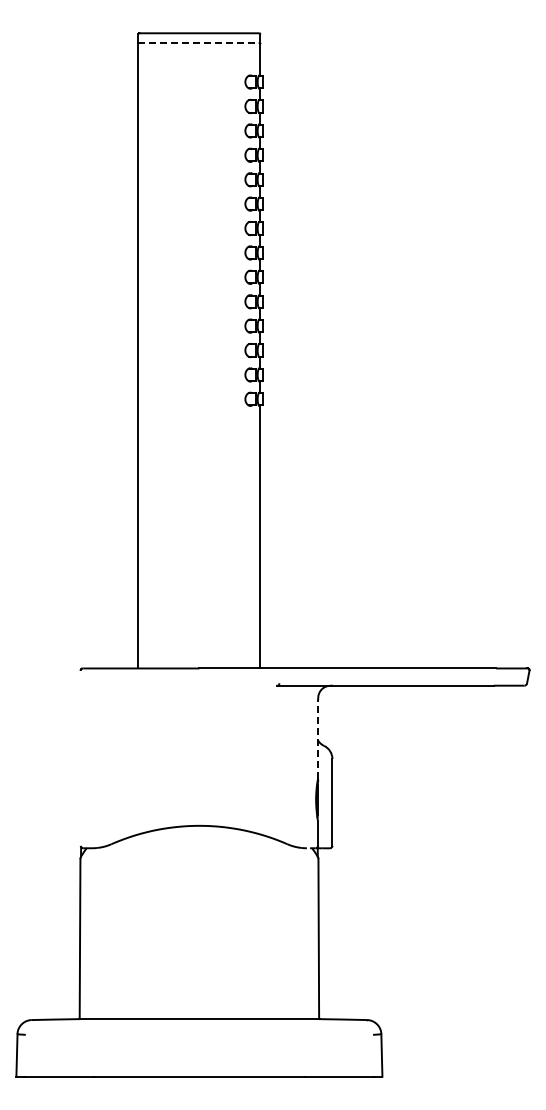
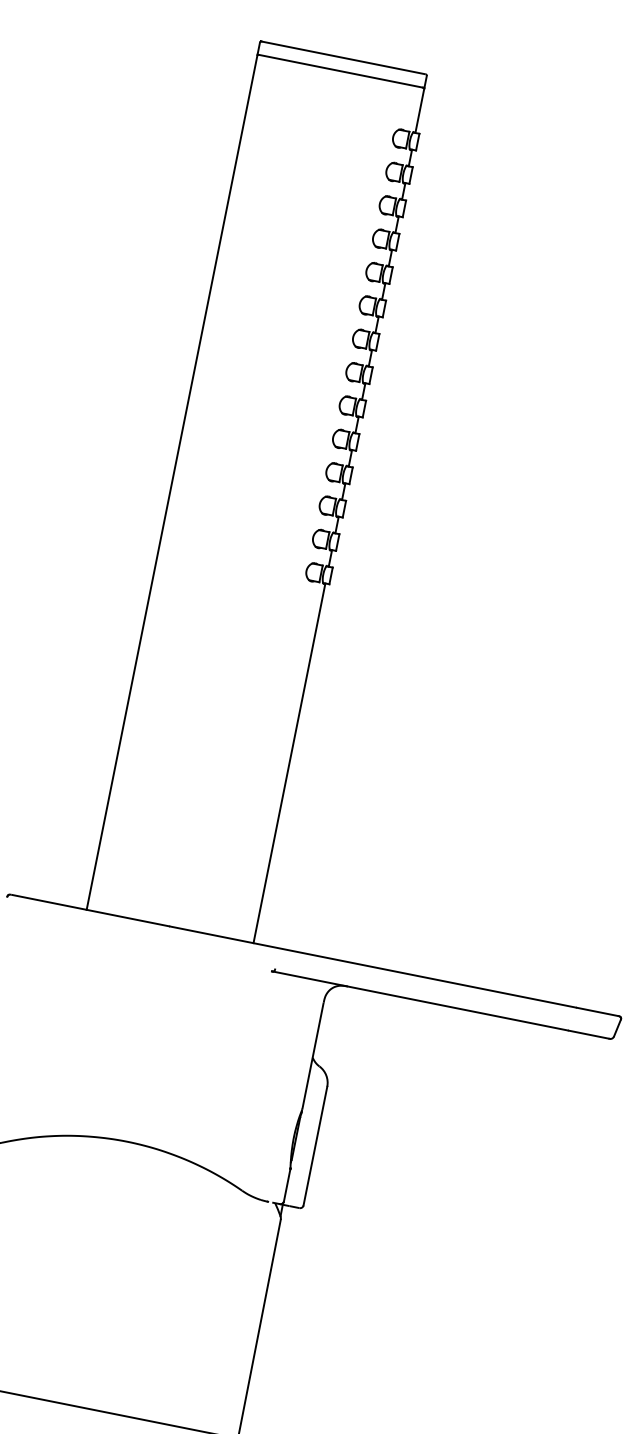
line: (199, 43) -> (340, 71), dashed -> solid
line: (318, 740) -> (313, 1057), dashed -> solid

